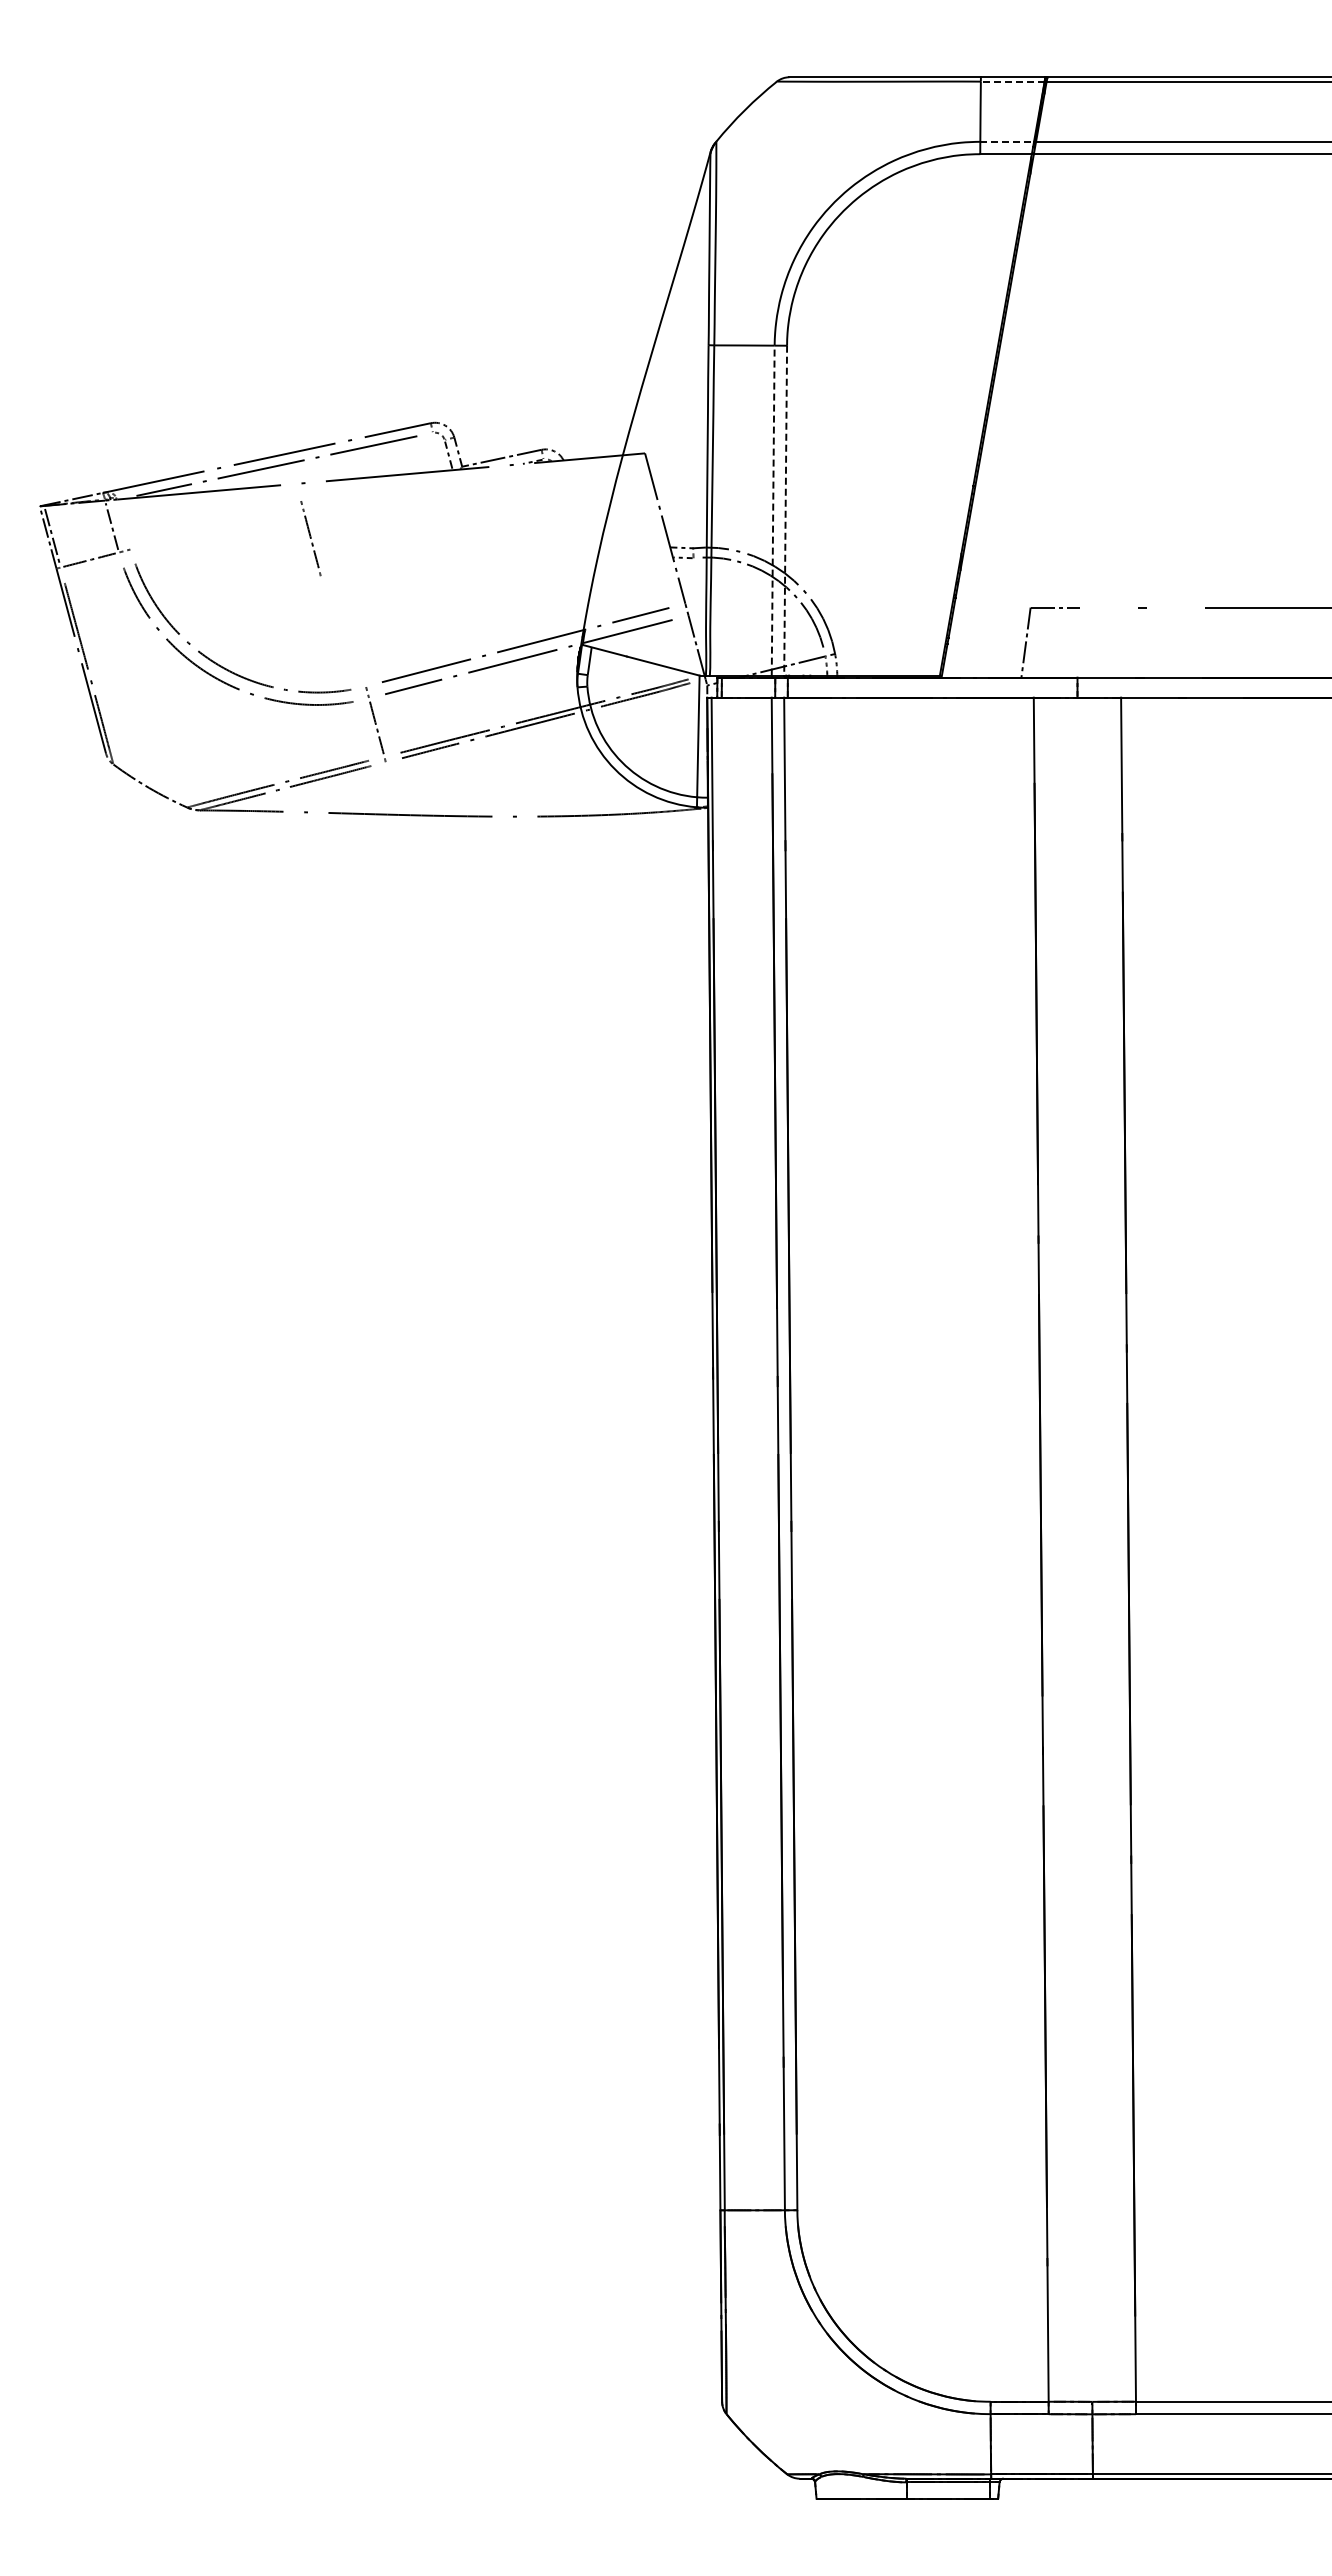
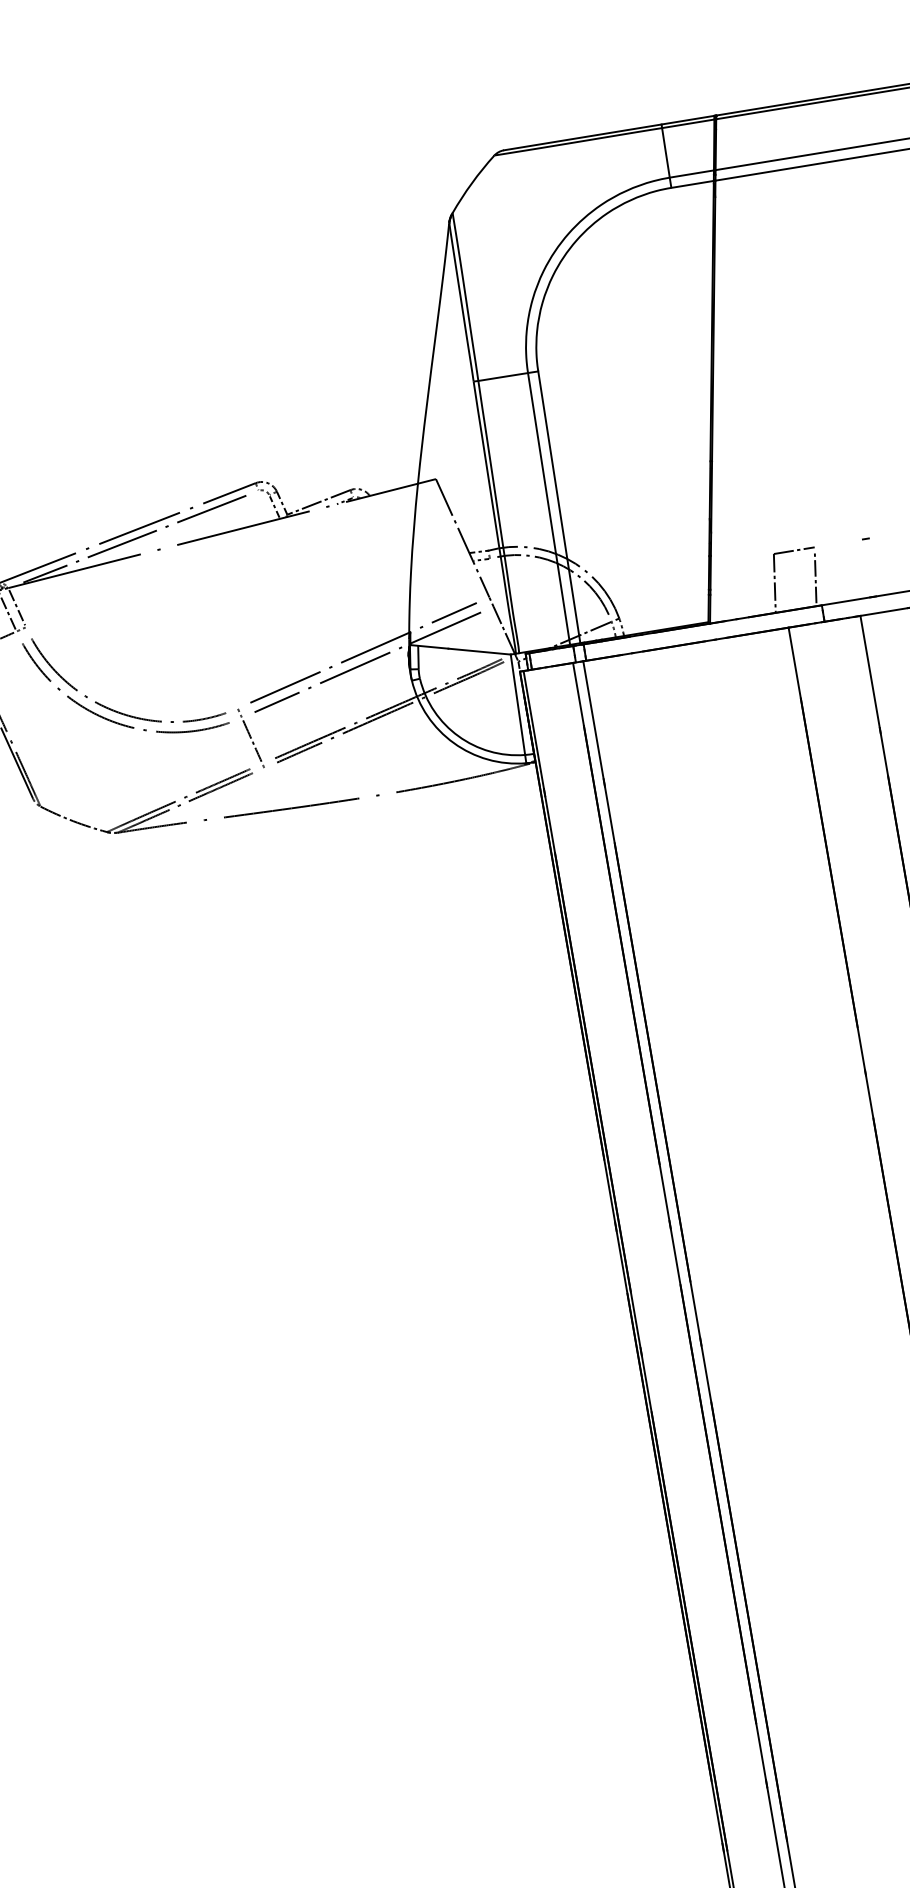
line: (1012, 81) -> (688, 123), dashed -> solid
line: (1007, 141) -> (692, 173), dashed -> solid
line: (773, 510) -> (549, 508), dashed -> solid
line: (785, 510) -> (559, 507), dashed -> solid
line: (124, 524) -> (17, 607), added
part: (310, 538) -> (172, 594), removed
line: (1075, 642) -> (815, 576), added

